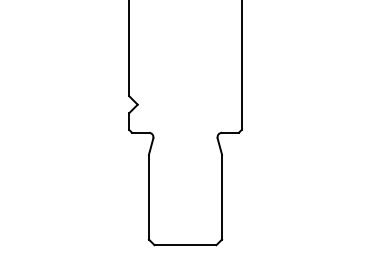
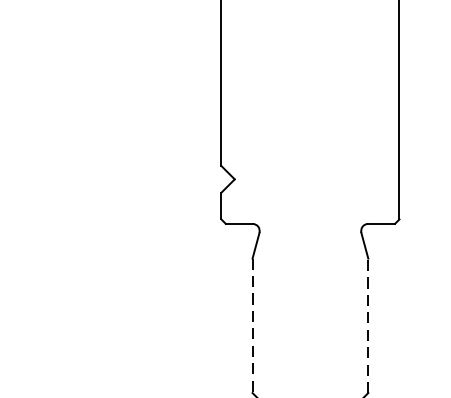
line: (222, 196) -> (369, 324), solid -> dashed
line: (148, 197) -> (251, 326), solid -> dashed

